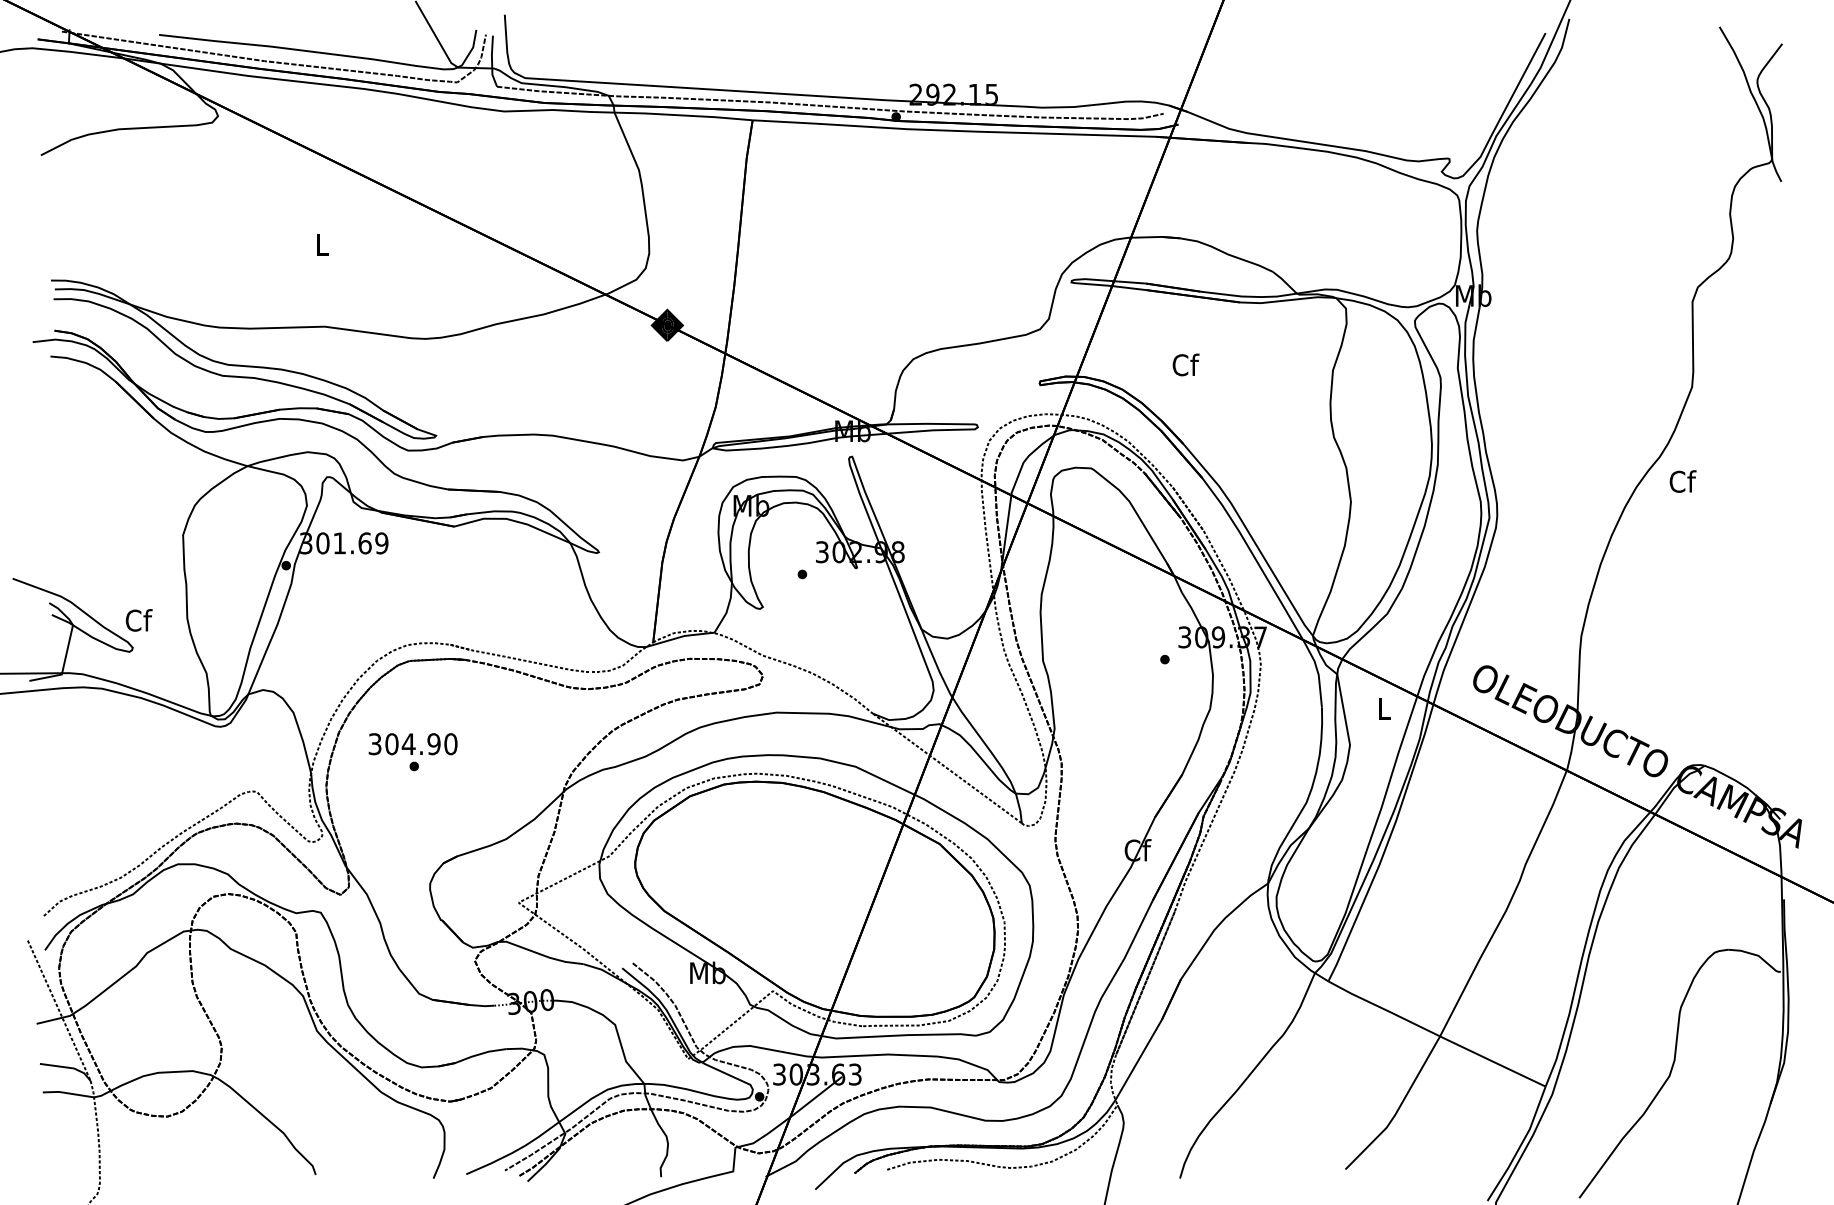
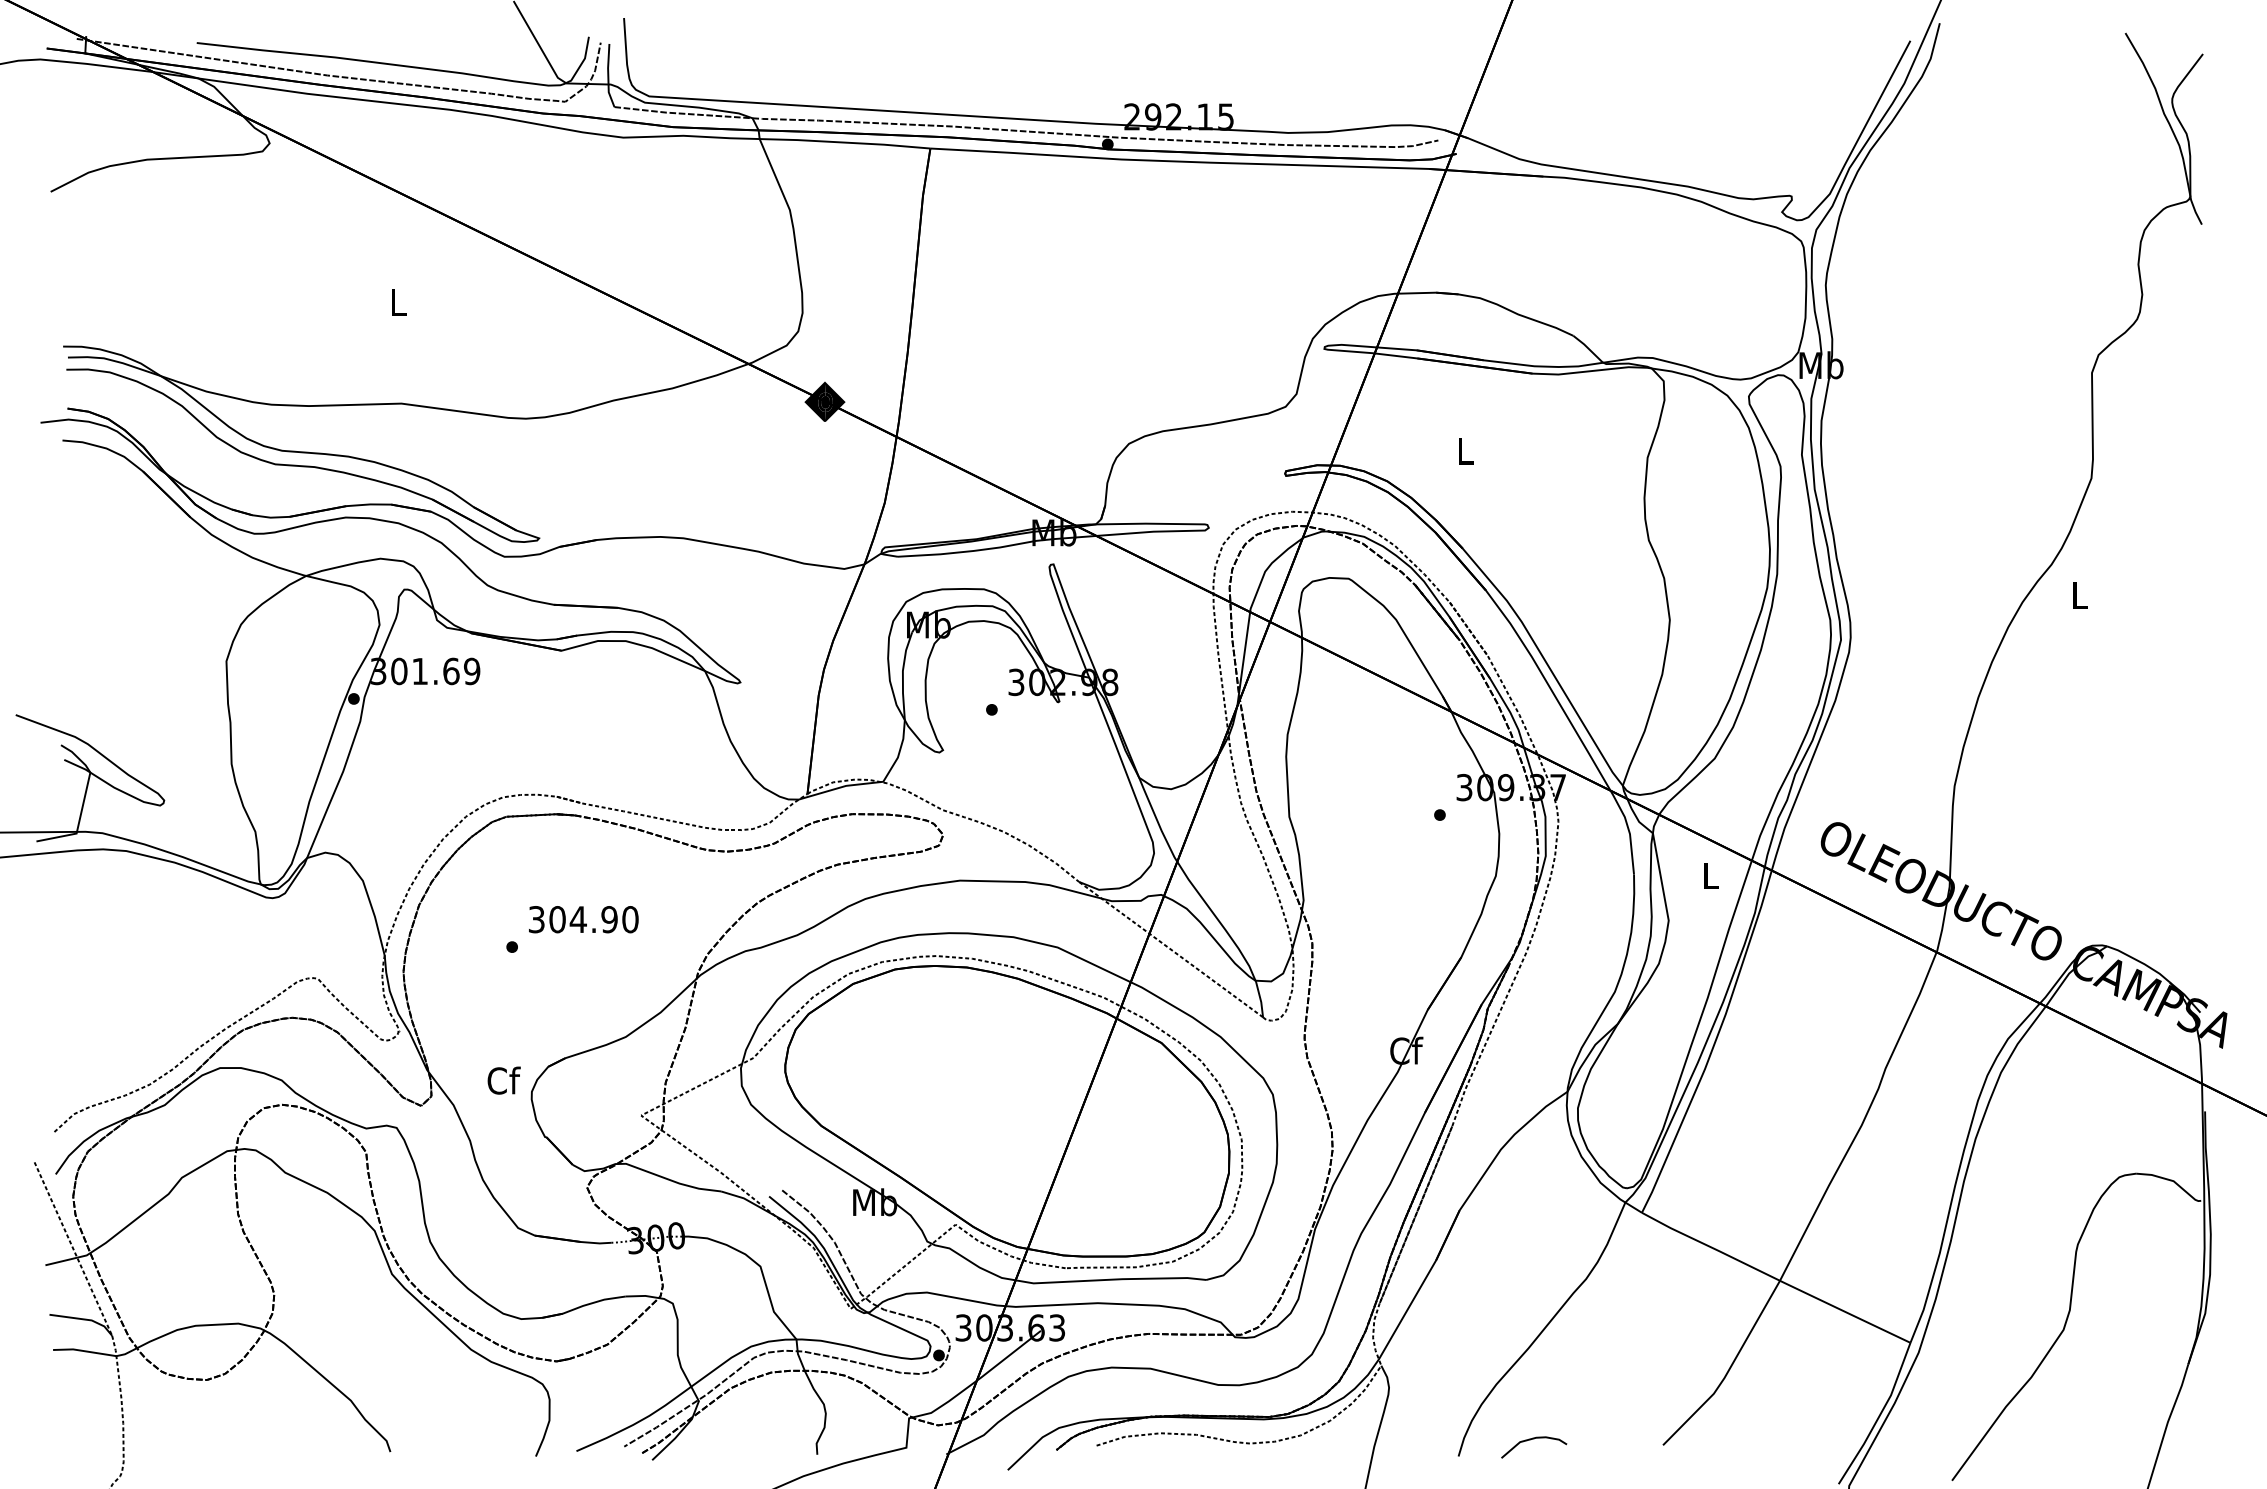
text: (1185, 364) -> (1465, 450), Cf -> L
text: (1682, 481) -> (2079, 595), Cf -> L
text: (138, 620) -> (503, 1080), moved
text: (412, 744) -> (583, 919), moved
curve: (1241, 1164) -> (1534, 1439), added

